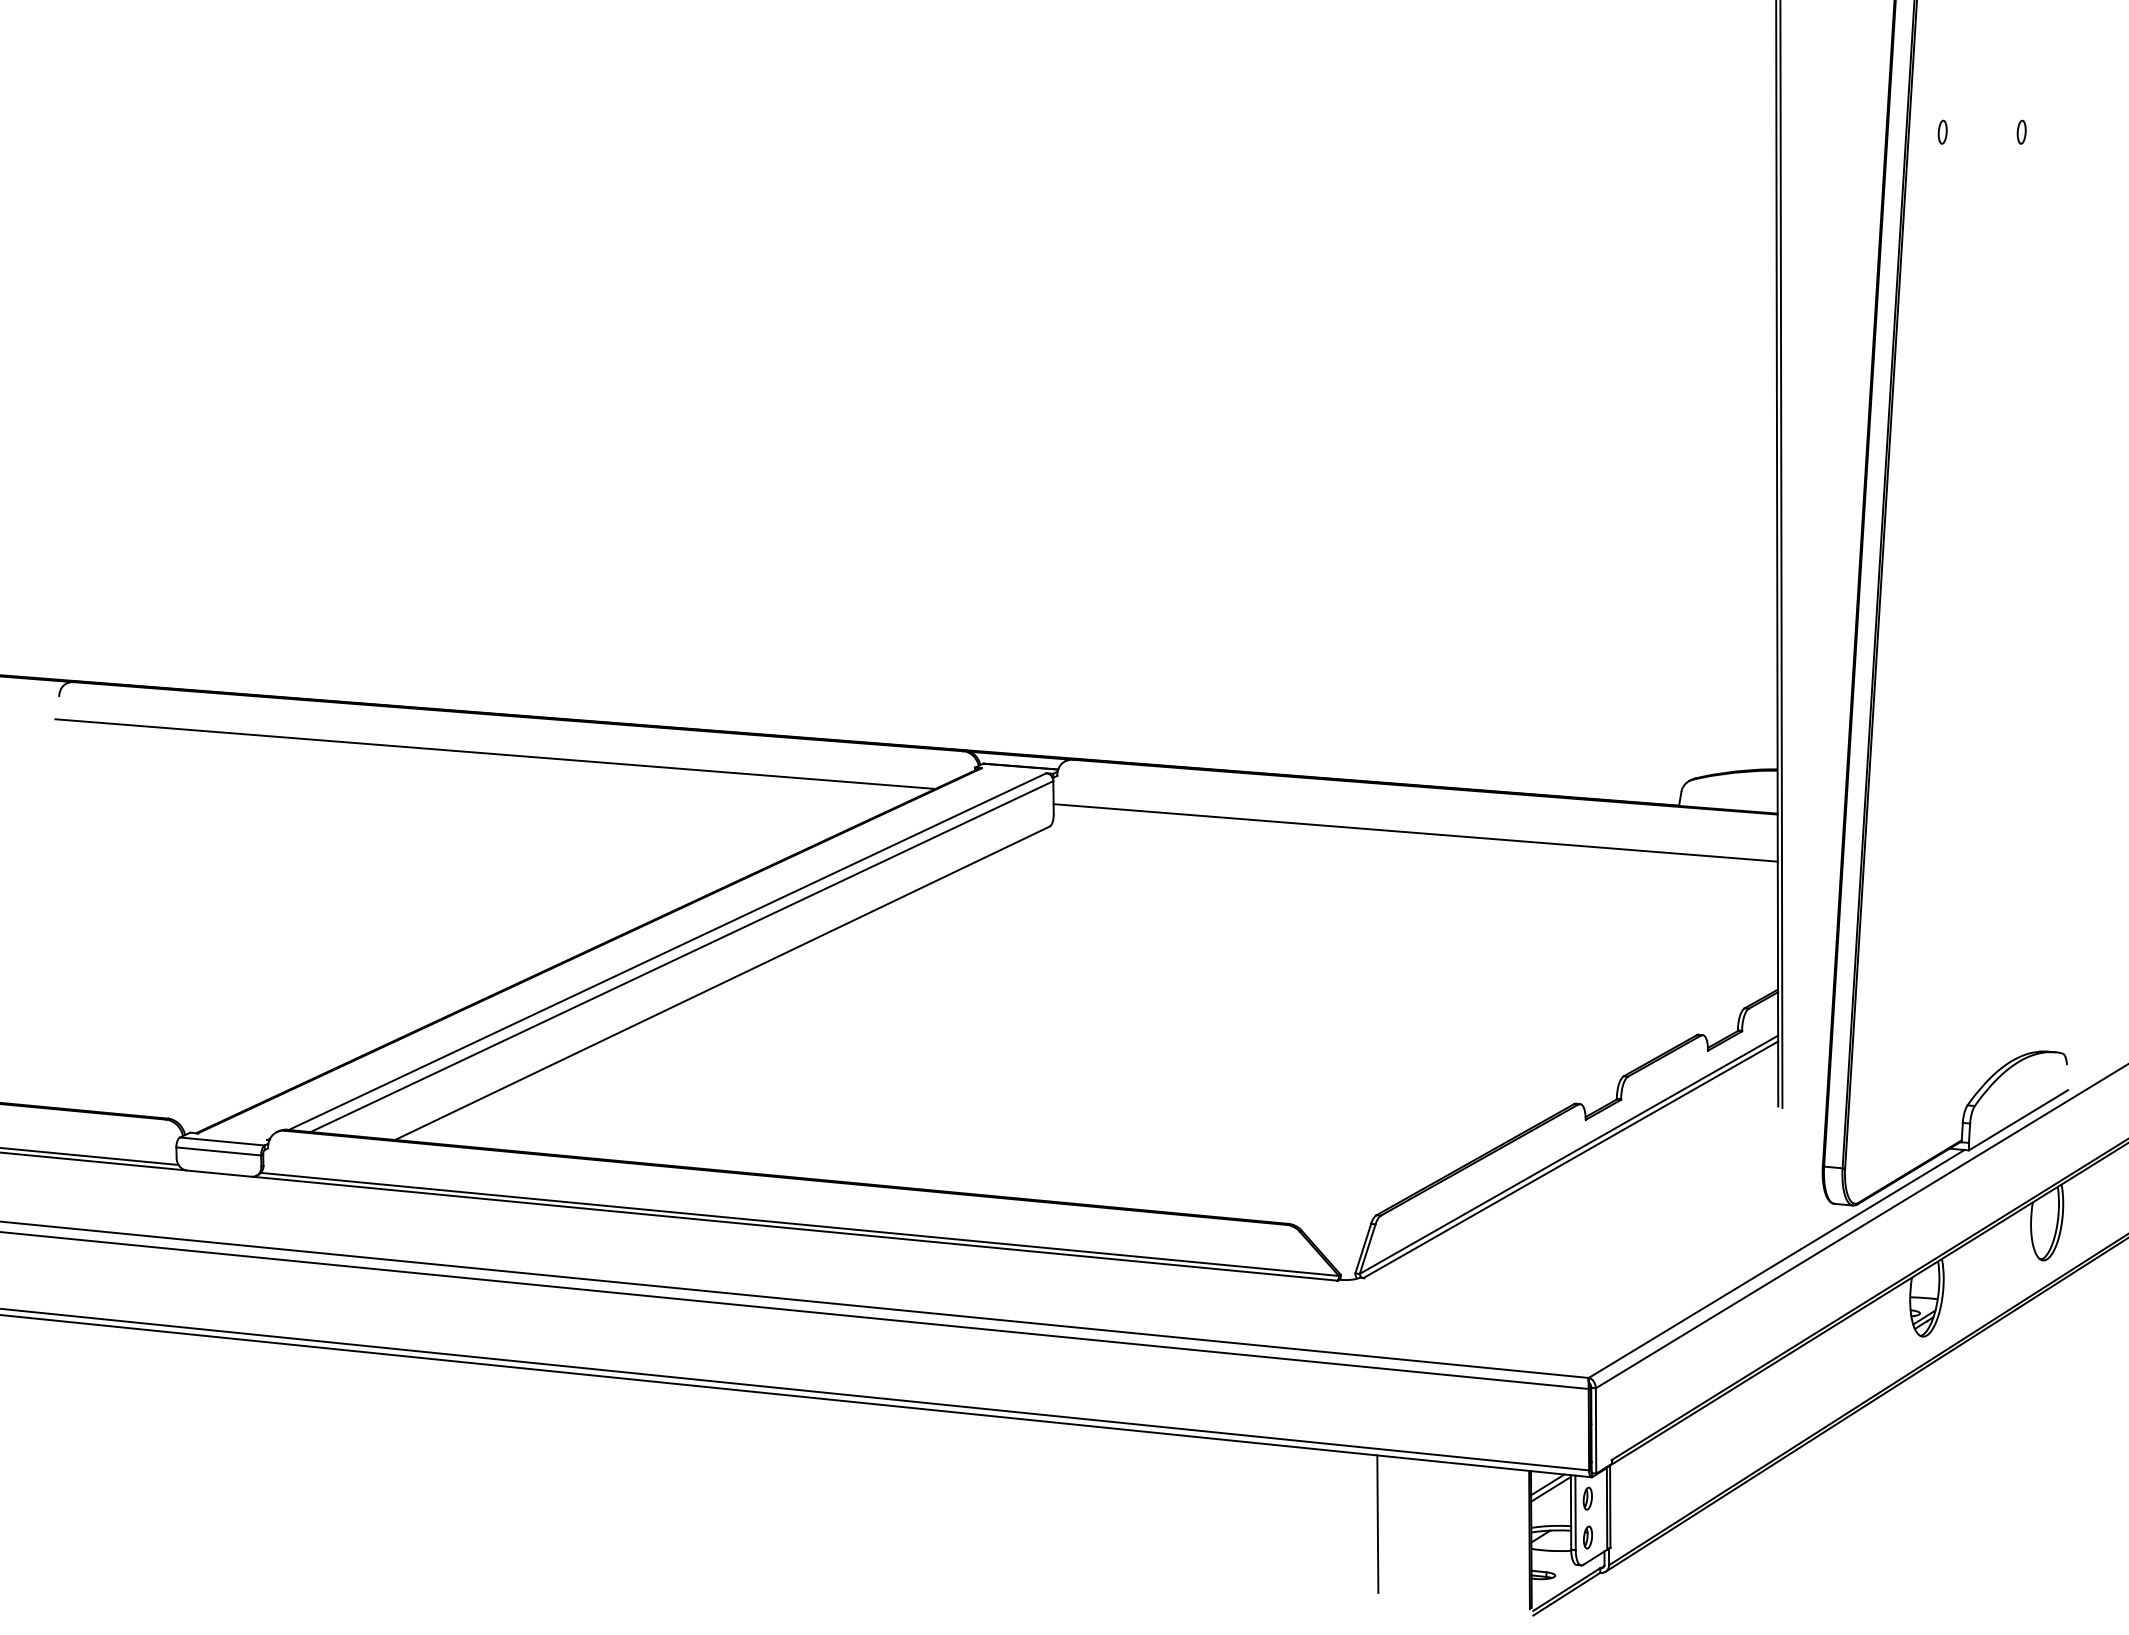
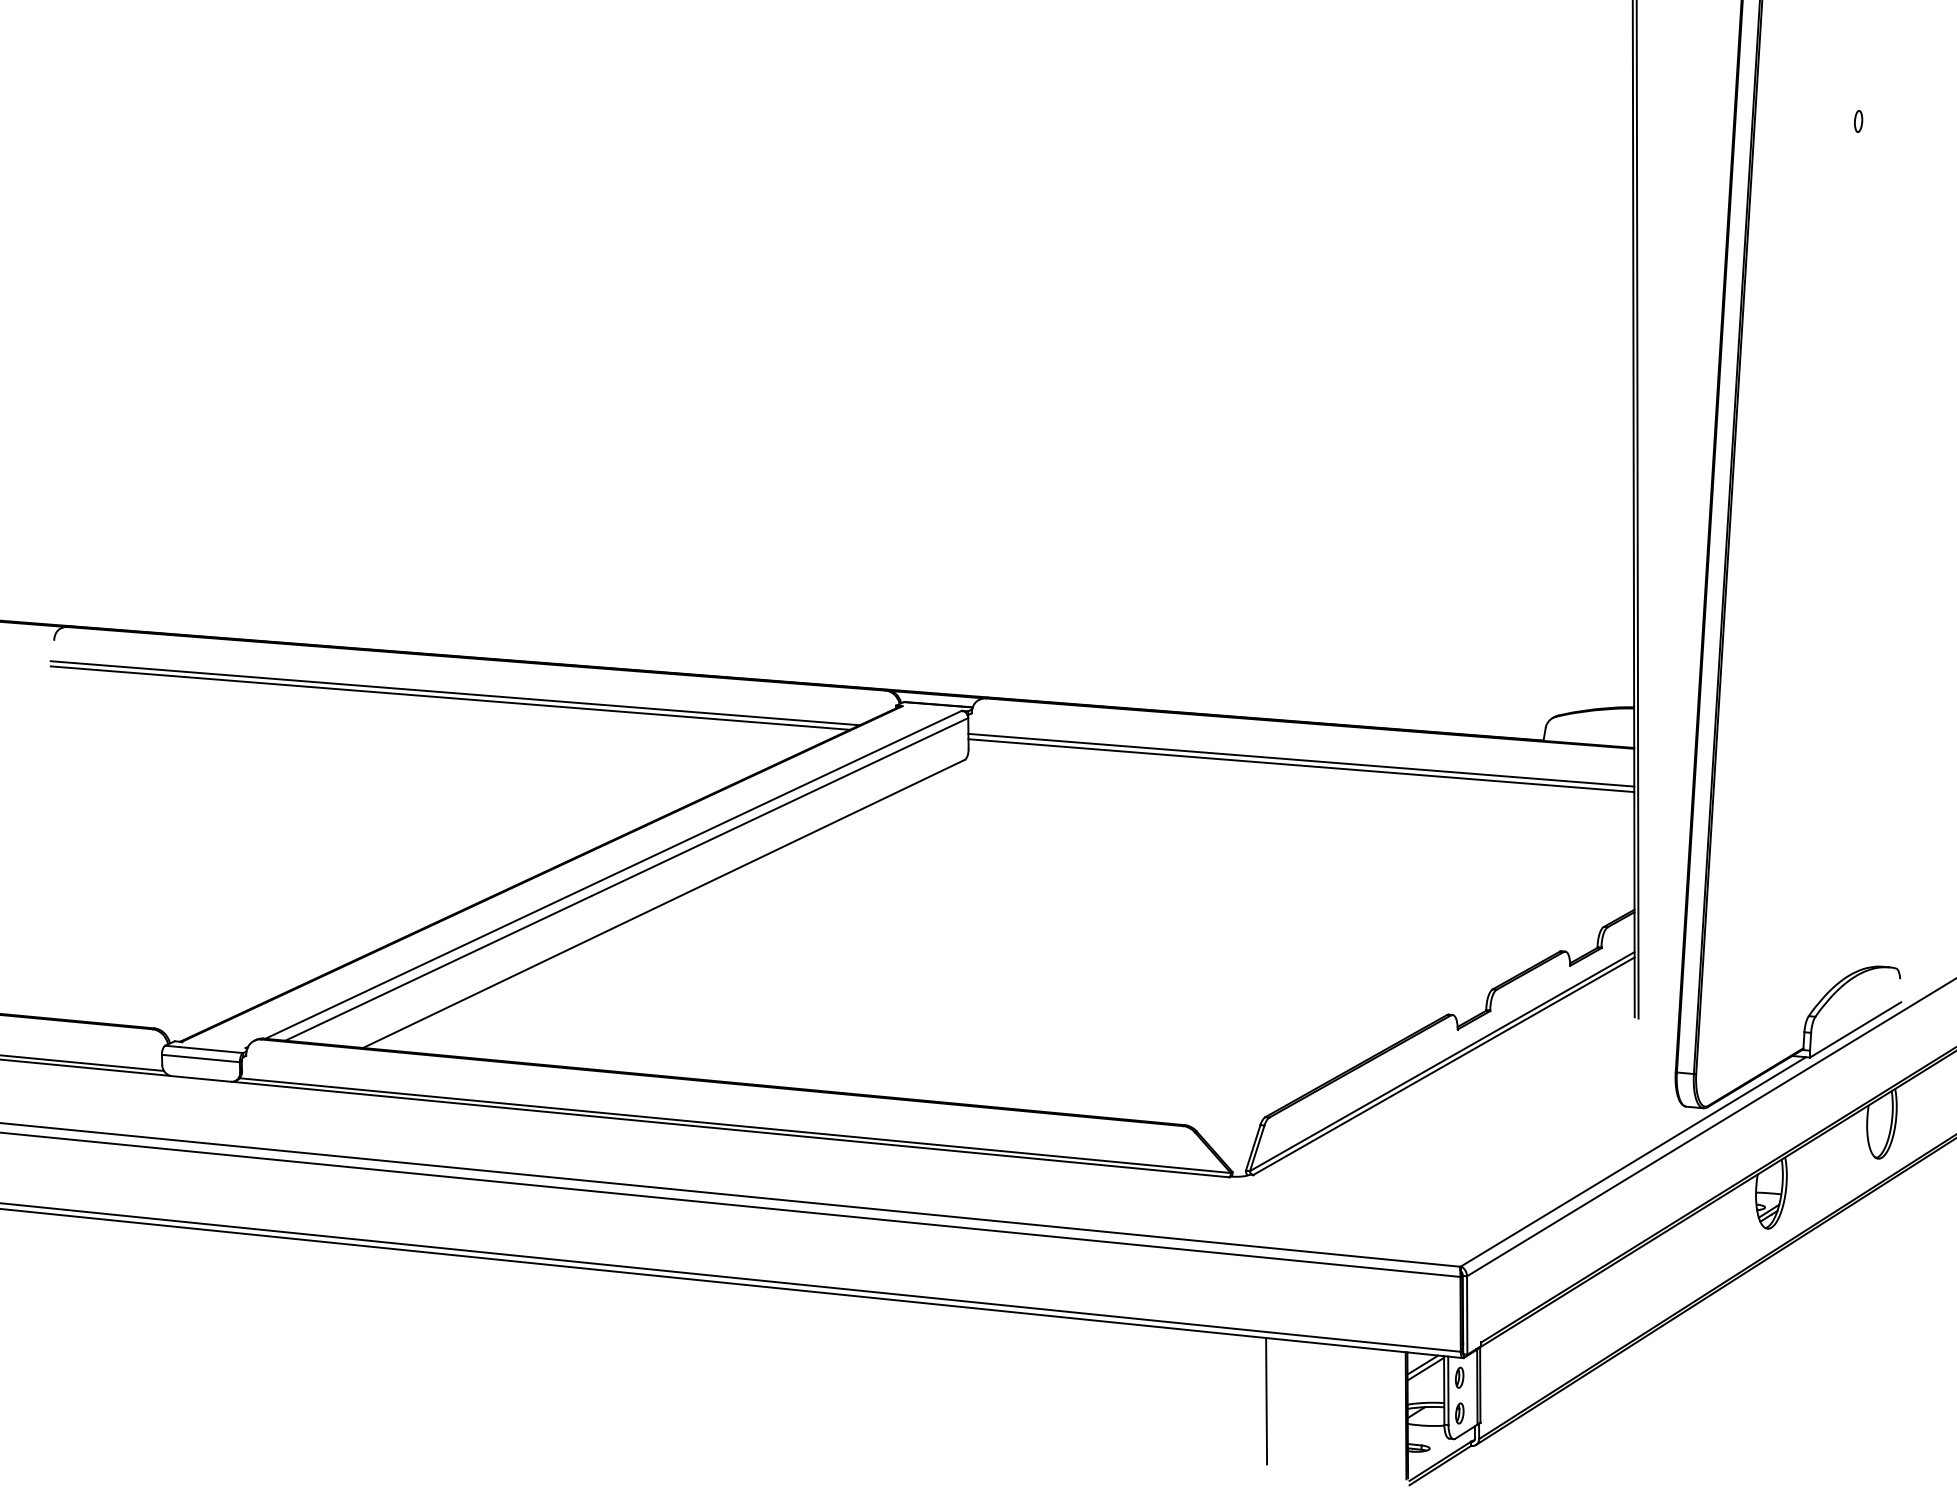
part: (1942, 131) -> (1785, 120), removed
line: (489, 758) -> (449, 697), added
line: (1415, 826) -> (1301, 759), added

